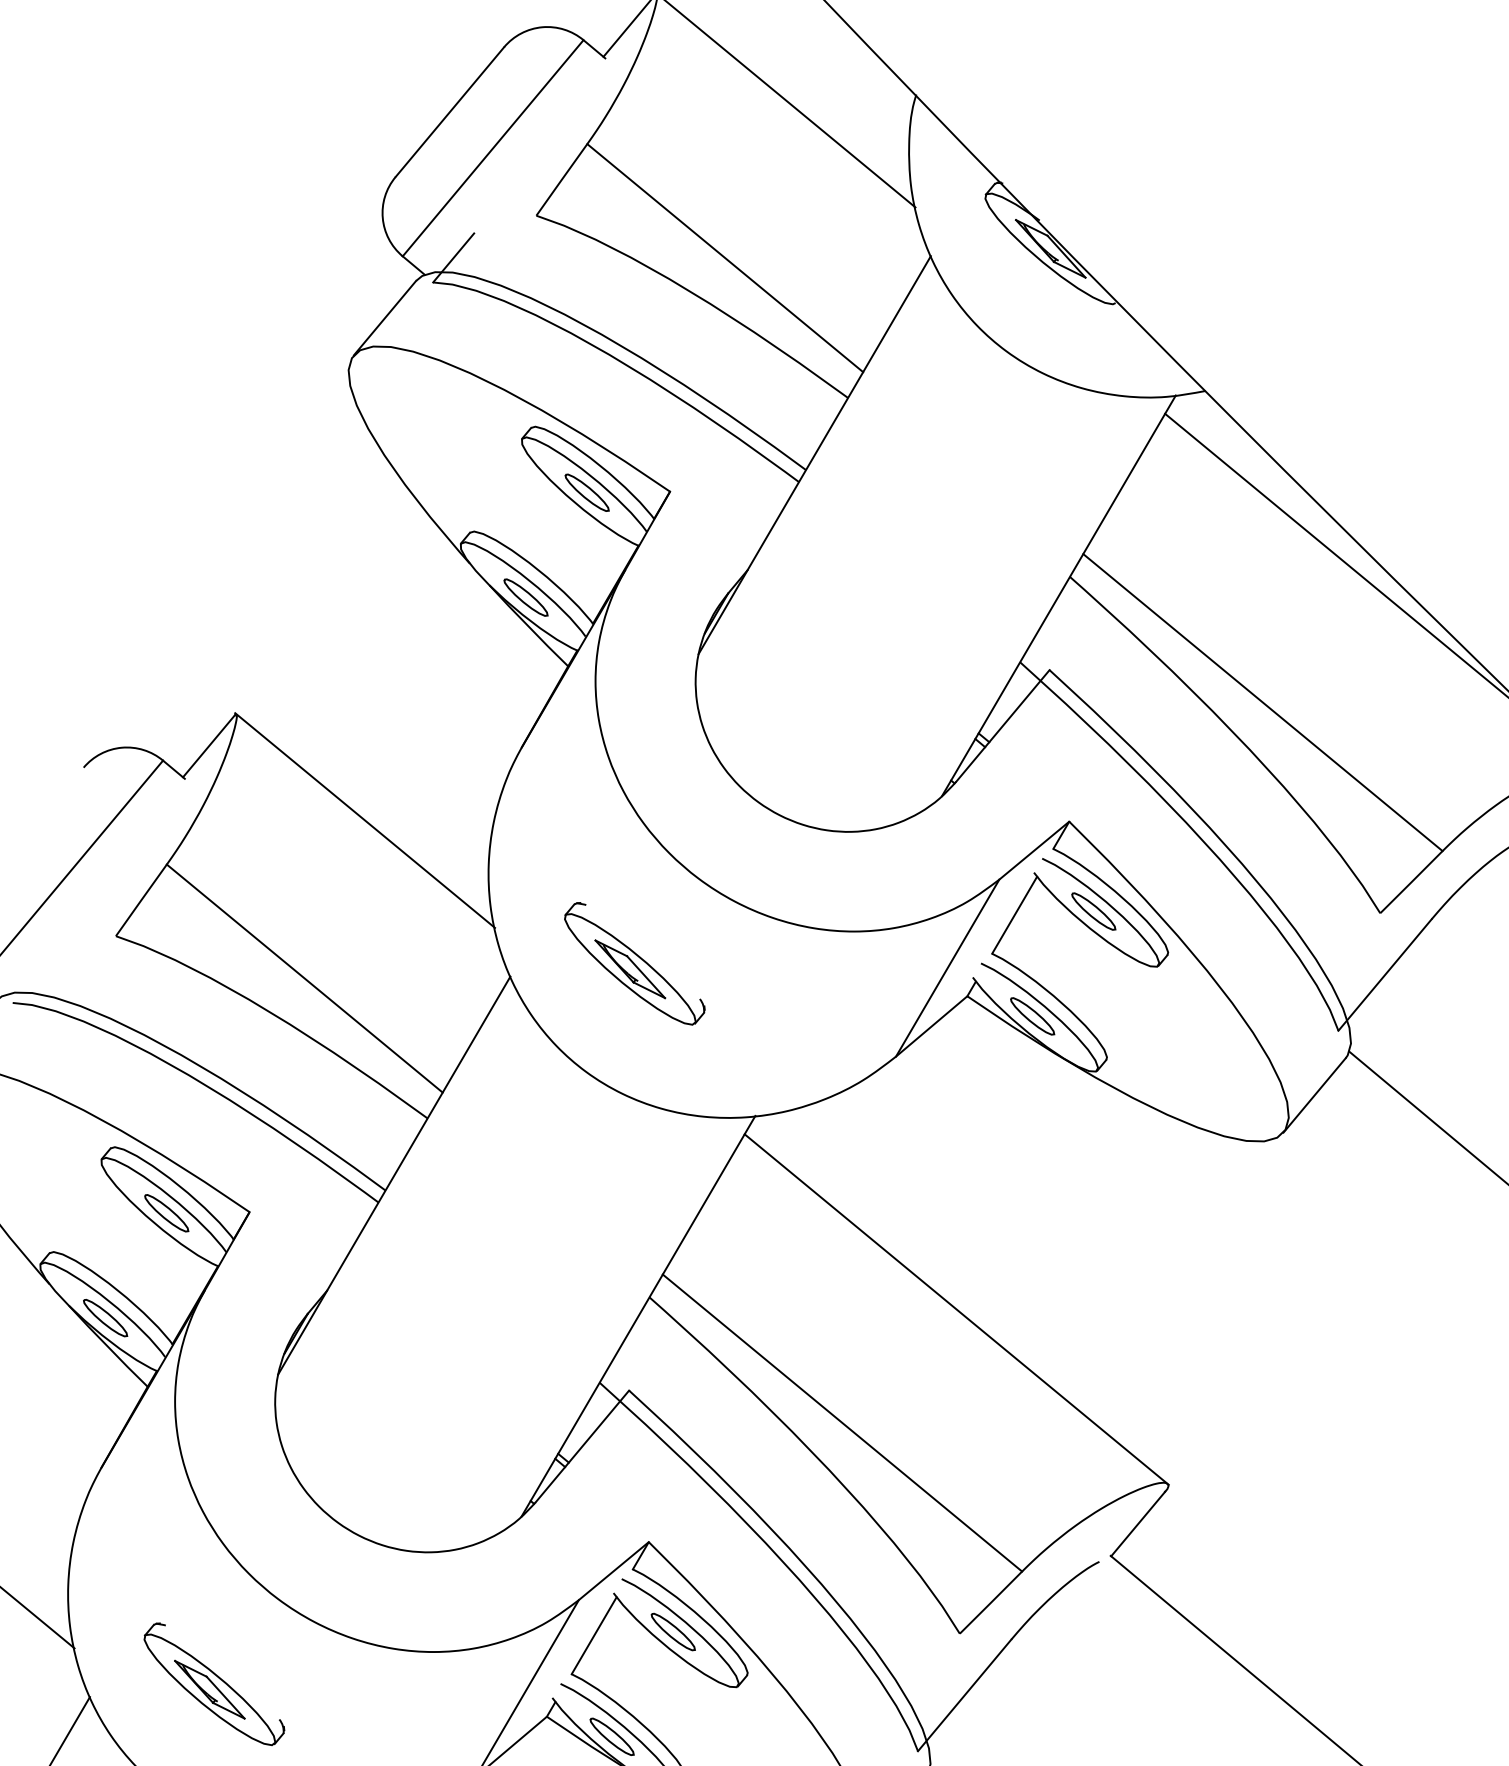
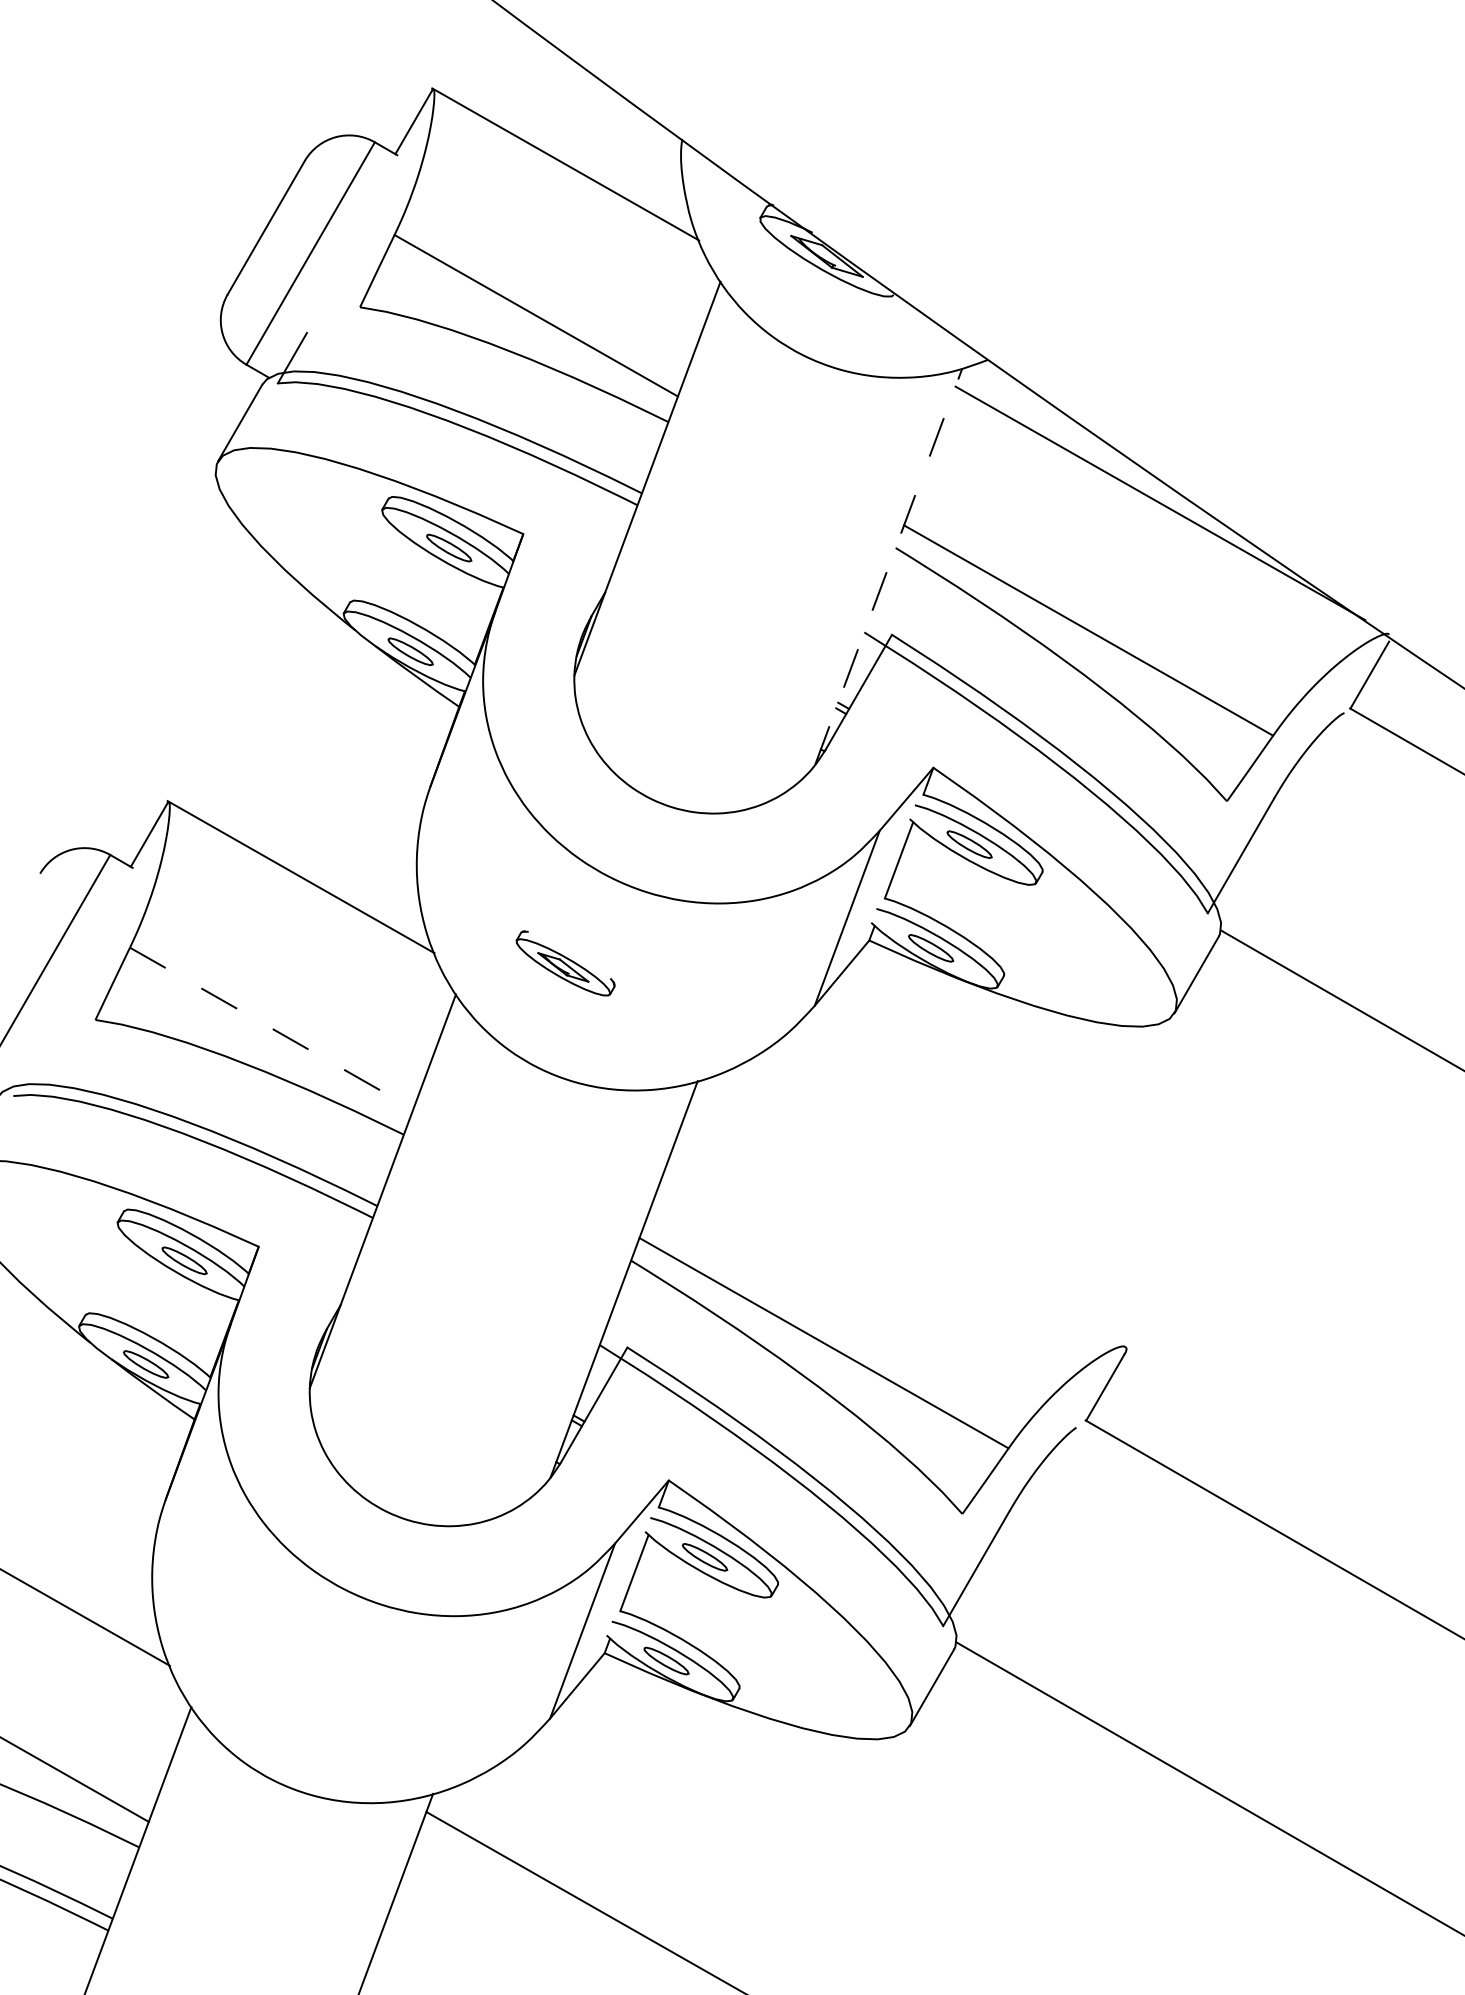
line: (1058, 595) -> (888, 566), solid -> dashed
part: (634, 963) -> (565, 963), size x0.7
line: (305, 978) -> (272, 1028), solid -> dashed
line: (956, 1309) -> (908, 1223), removed
part: (213, 1683) -> (300, 1675), removed

